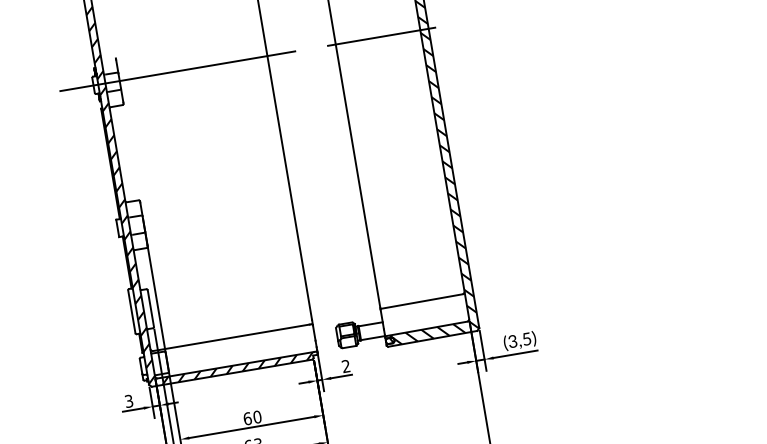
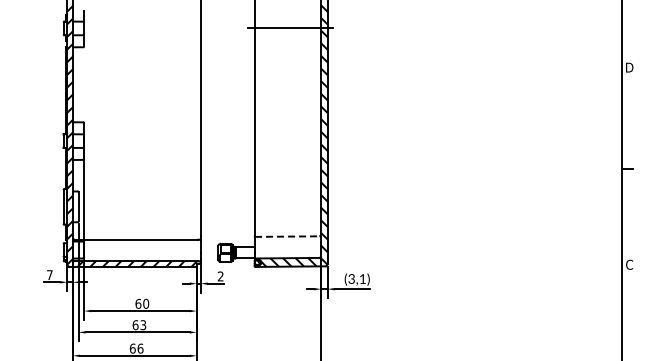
line: (177, 71) -> (129, 28), removed
line: (422, 301) -> (287, 236), solid -> dashed
text: (526, 338) -> (362, 278), (3,5) -> (3,1)
text: (128, 401) -> (49, 275), 3 -> 7

